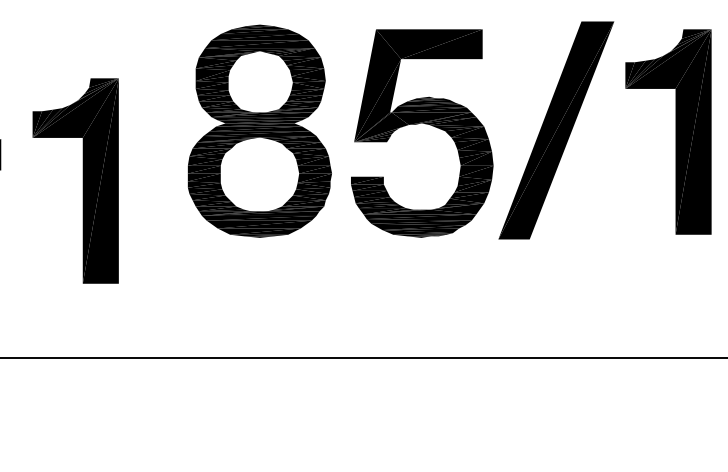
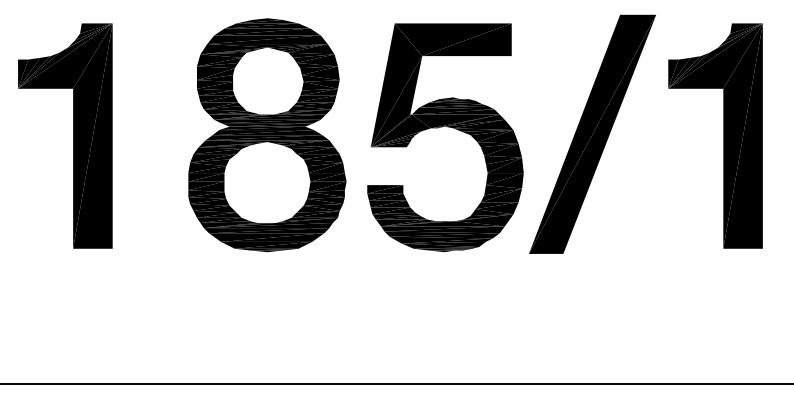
part: (82, 180) -> (72, 135), moved

